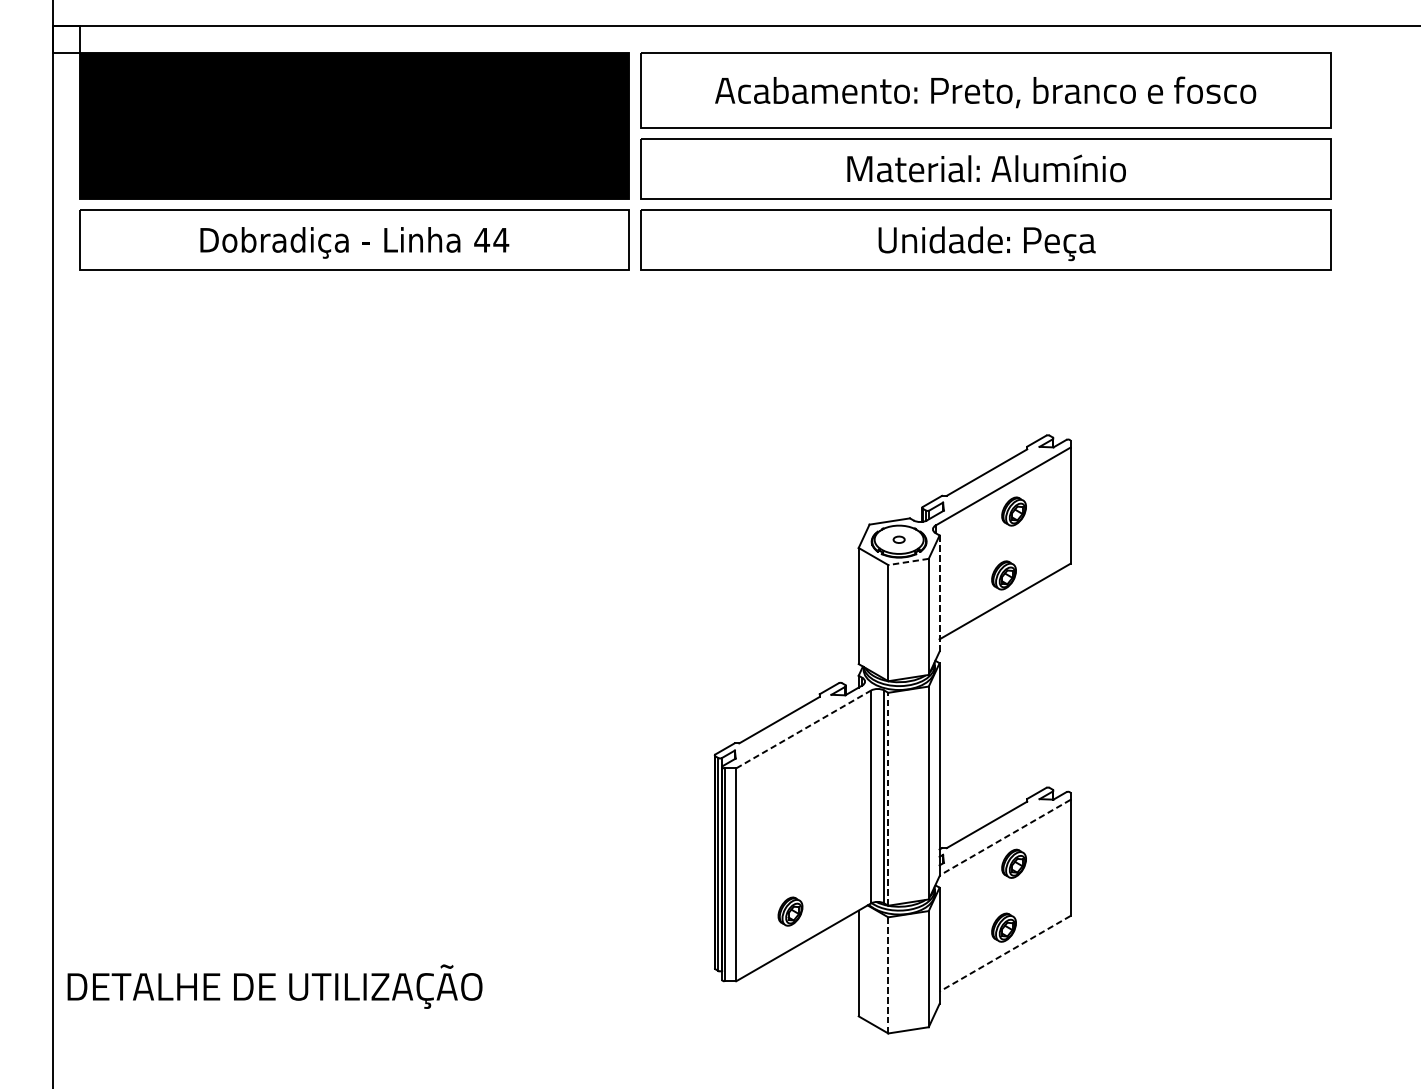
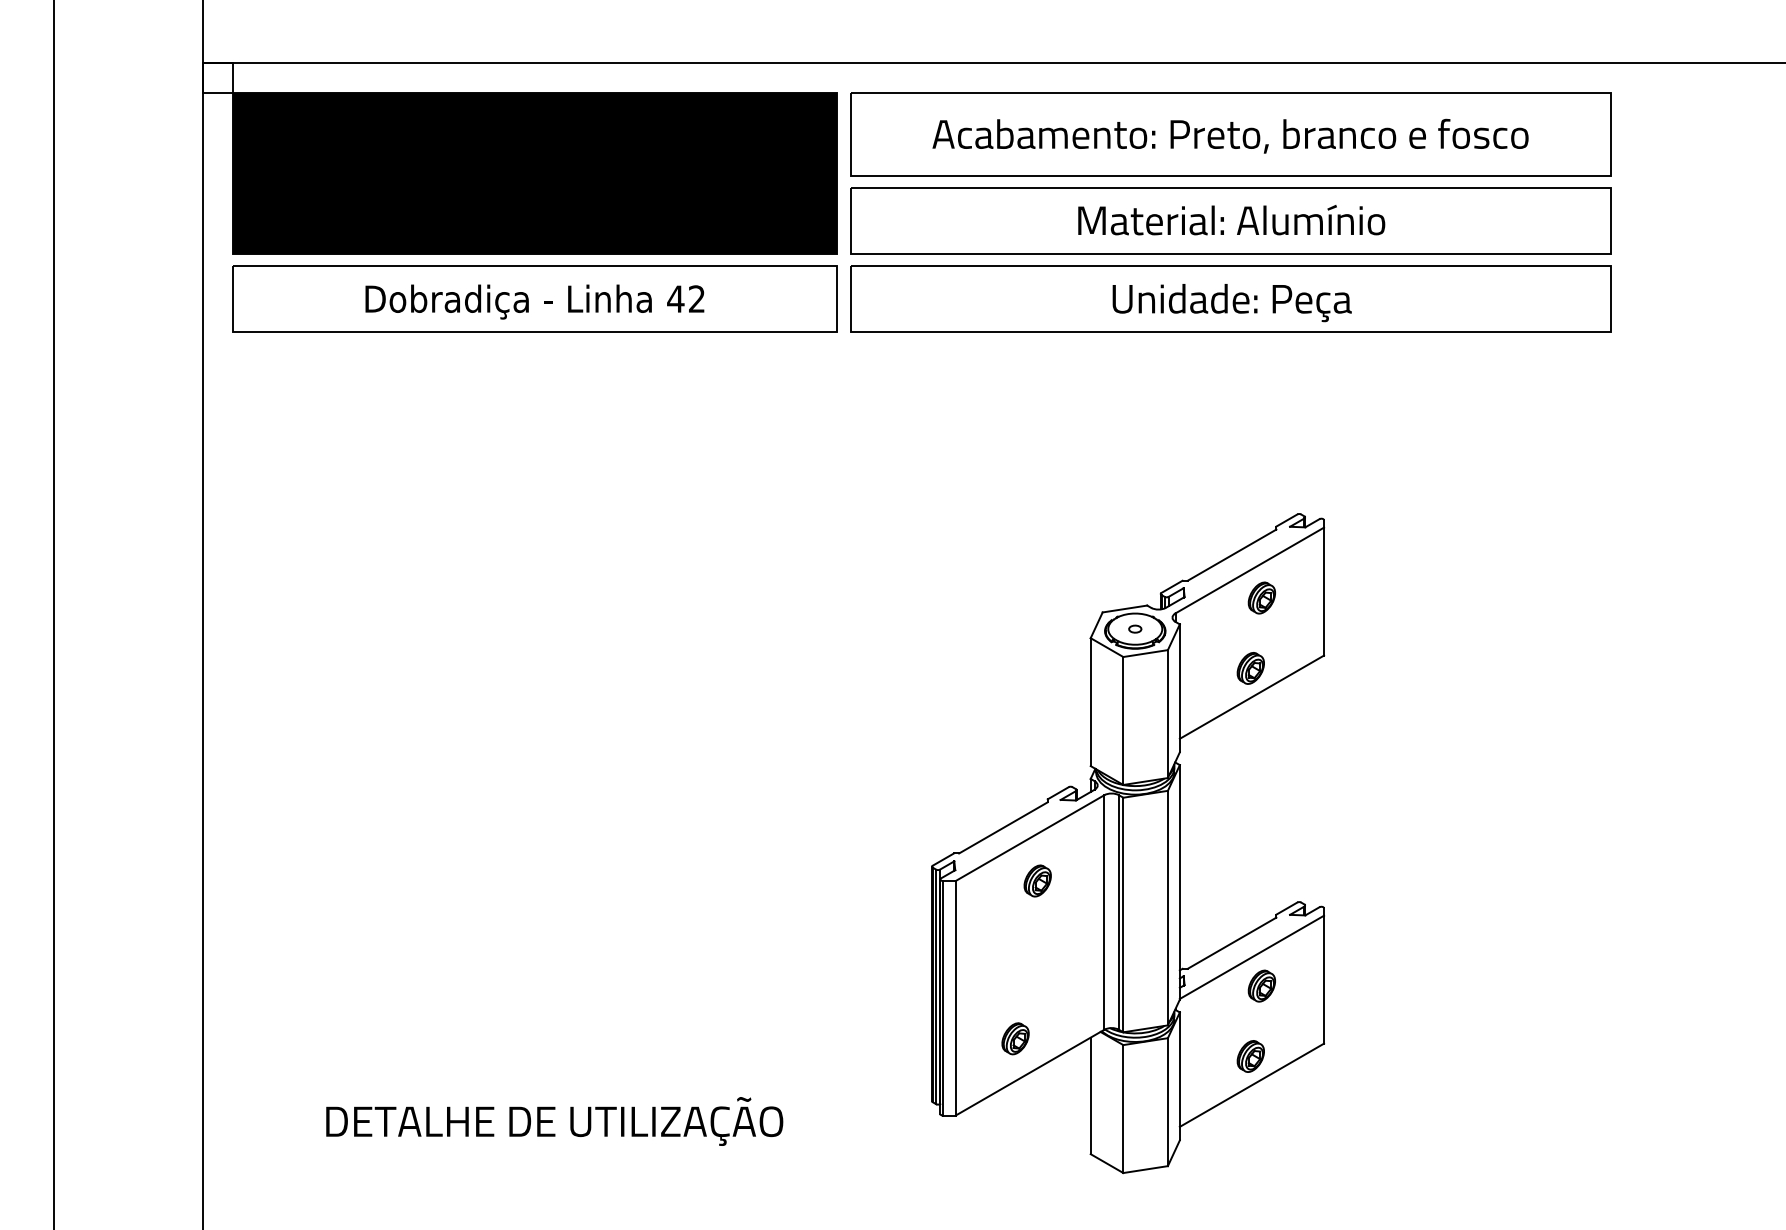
text: (500, 239) -> (696, 298), 44 -> 42
line: (908, 561) -> (1145, 653), dashed -> solid
line: (939, 593) -> (1179, 688), dashed -> solid
line: (804, 729) -> (1030, 838), dashed -> solid
part: (810, 767) -> (1037, 880), added
line: (888, 798) -> (1123, 914), dashed -> solid
line: (1004, 837) -> (1251, 957), dashed -> solid
line: (1004, 954) -> (1251, 1085), dashed -> solid
line: (888, 975) -> (1123, 1109), dashed -> solid
text: (274, 986) -> (554, 1121), moved

